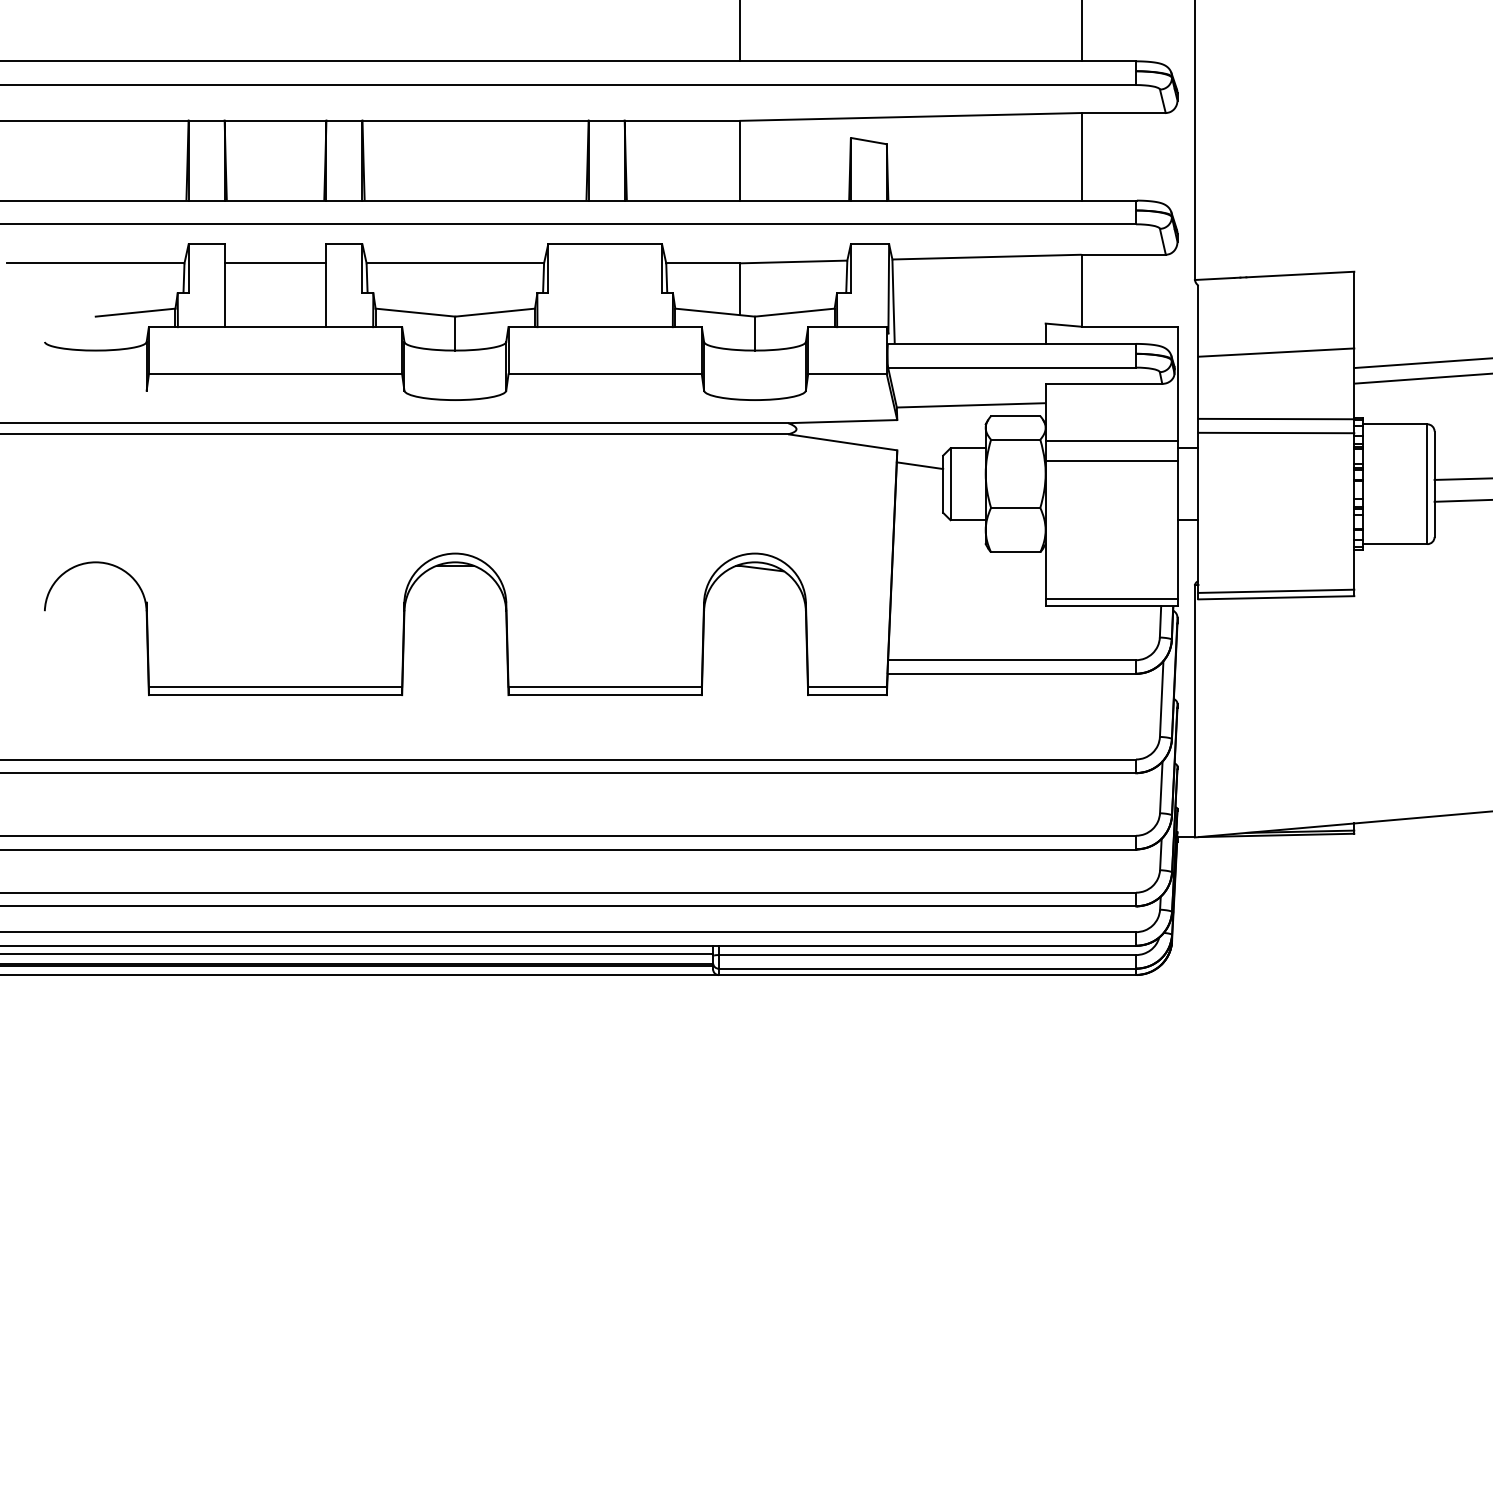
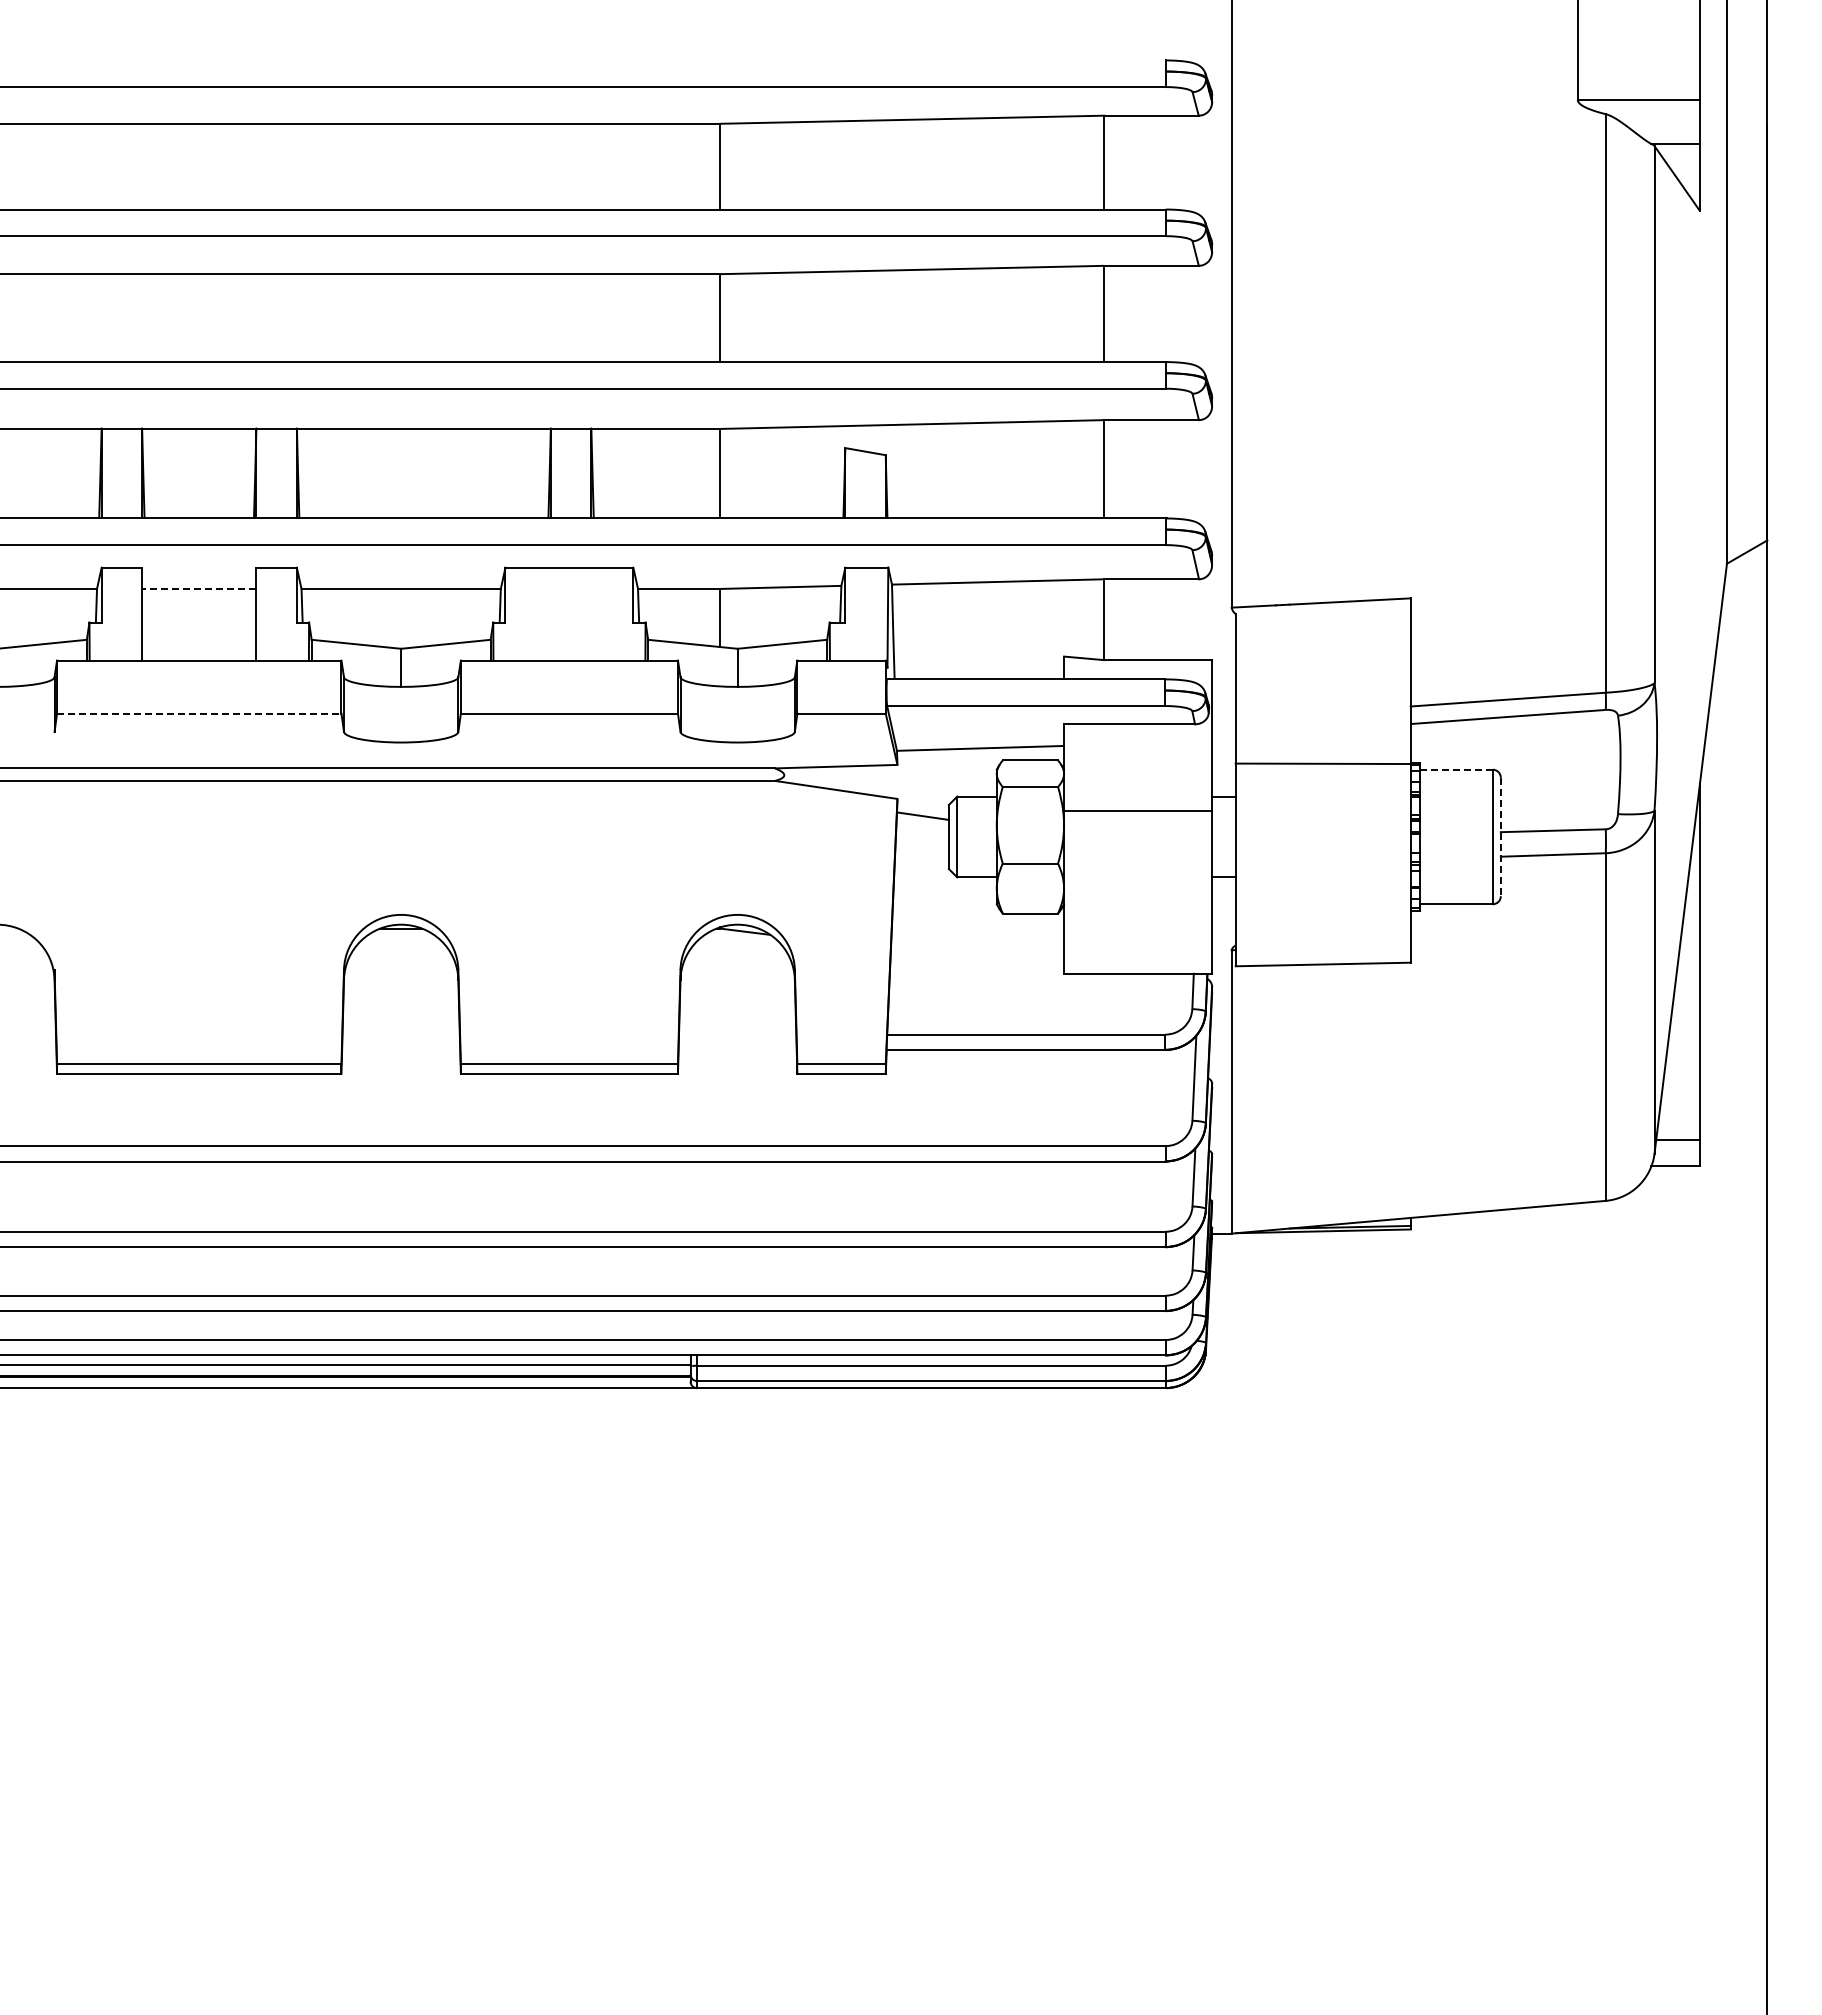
line: (274, 262) -> (198, 588), solid -> dashed
line: (1275, 352) -> (1322, 688), removed
line: (275, 374) -> (199, 713), solid -> dashed
line: (1394, 424) -> (1455, 769), solid -> dashed
line: (1275, 433) -> (1322, 779), removed
line: (1111, 441) -> (1138, 788), removed
line: (1434, 484) -> (1500, 837), solid -> dashed
line: (1275, 591) -> (1322, 957), removed
line: (1111, 599) -> (1138, 966), removed

